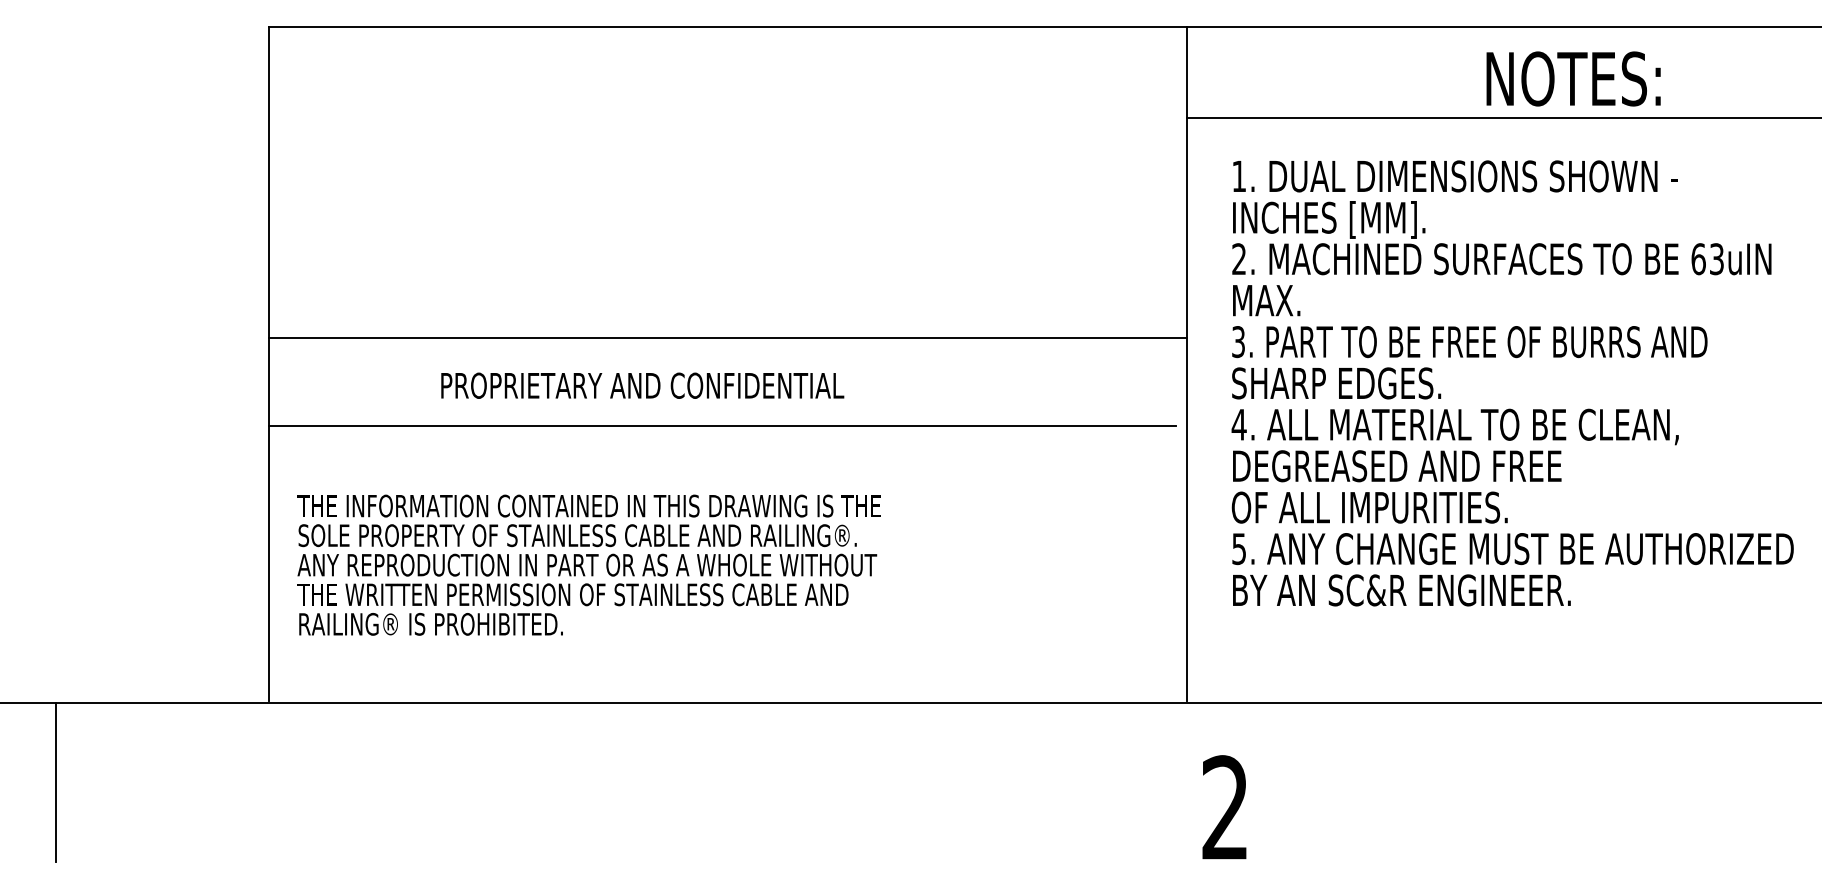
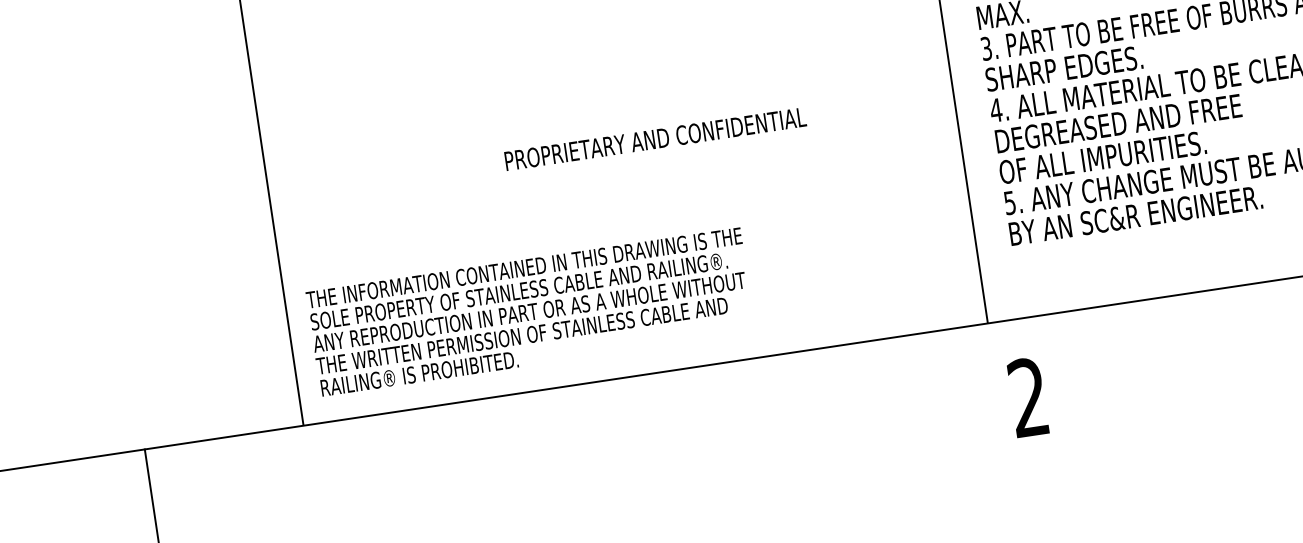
line: (727, 337) -> (604, 102), removed
text: (642, 385) -> (655, 139), moved
line: (721, 426) -> (610, 169), removed
text: (588, 564) -> (530, 311), moved

